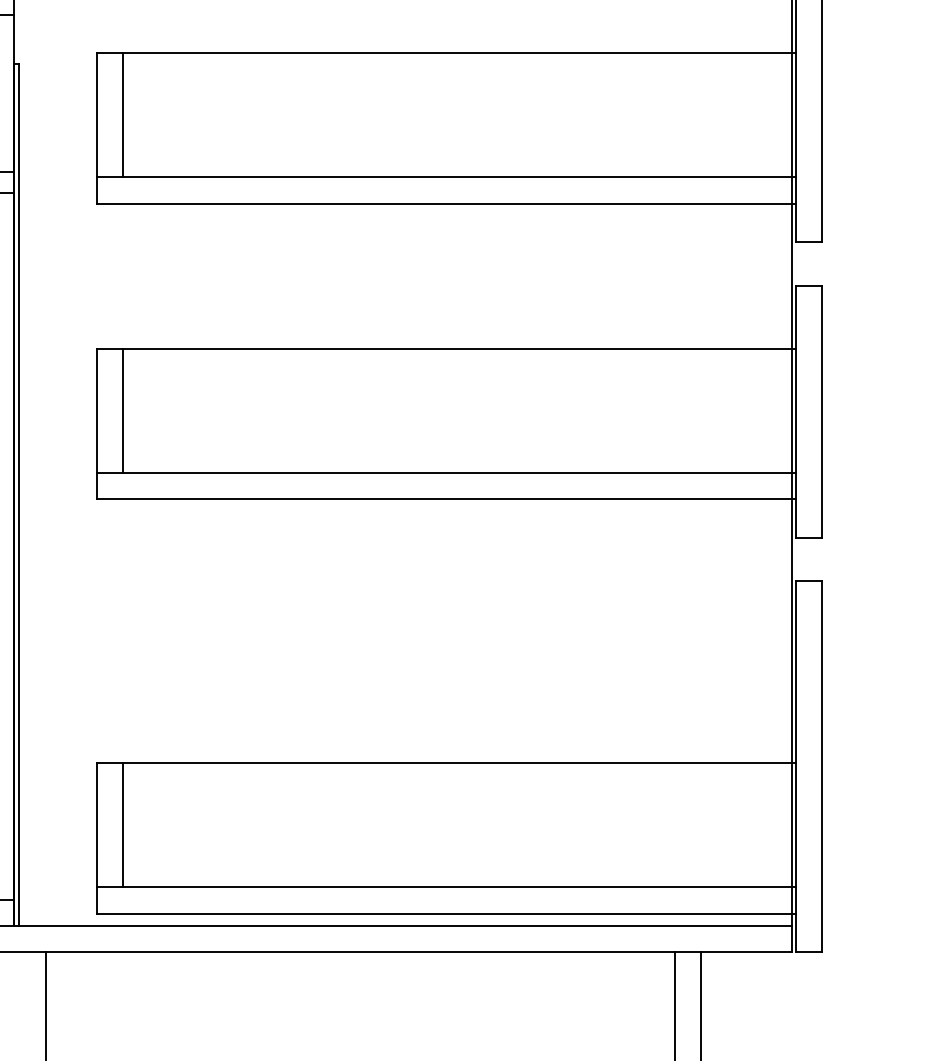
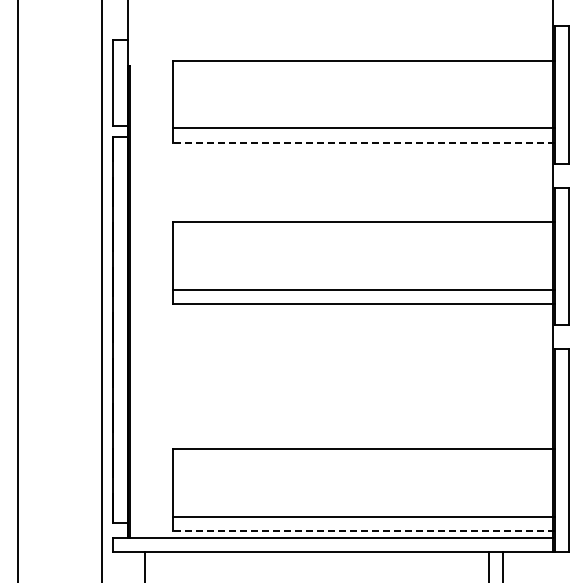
line: (121, 115) -> (186, 94), removed
line: (445, 203) -> (363, 142), solid -> dashed
line: (121, 411) -> (186, 256), removed
line: (121, 824) -> (186, 482), removed
line: (445, 912) -> (363, 530), solid -> dashed

